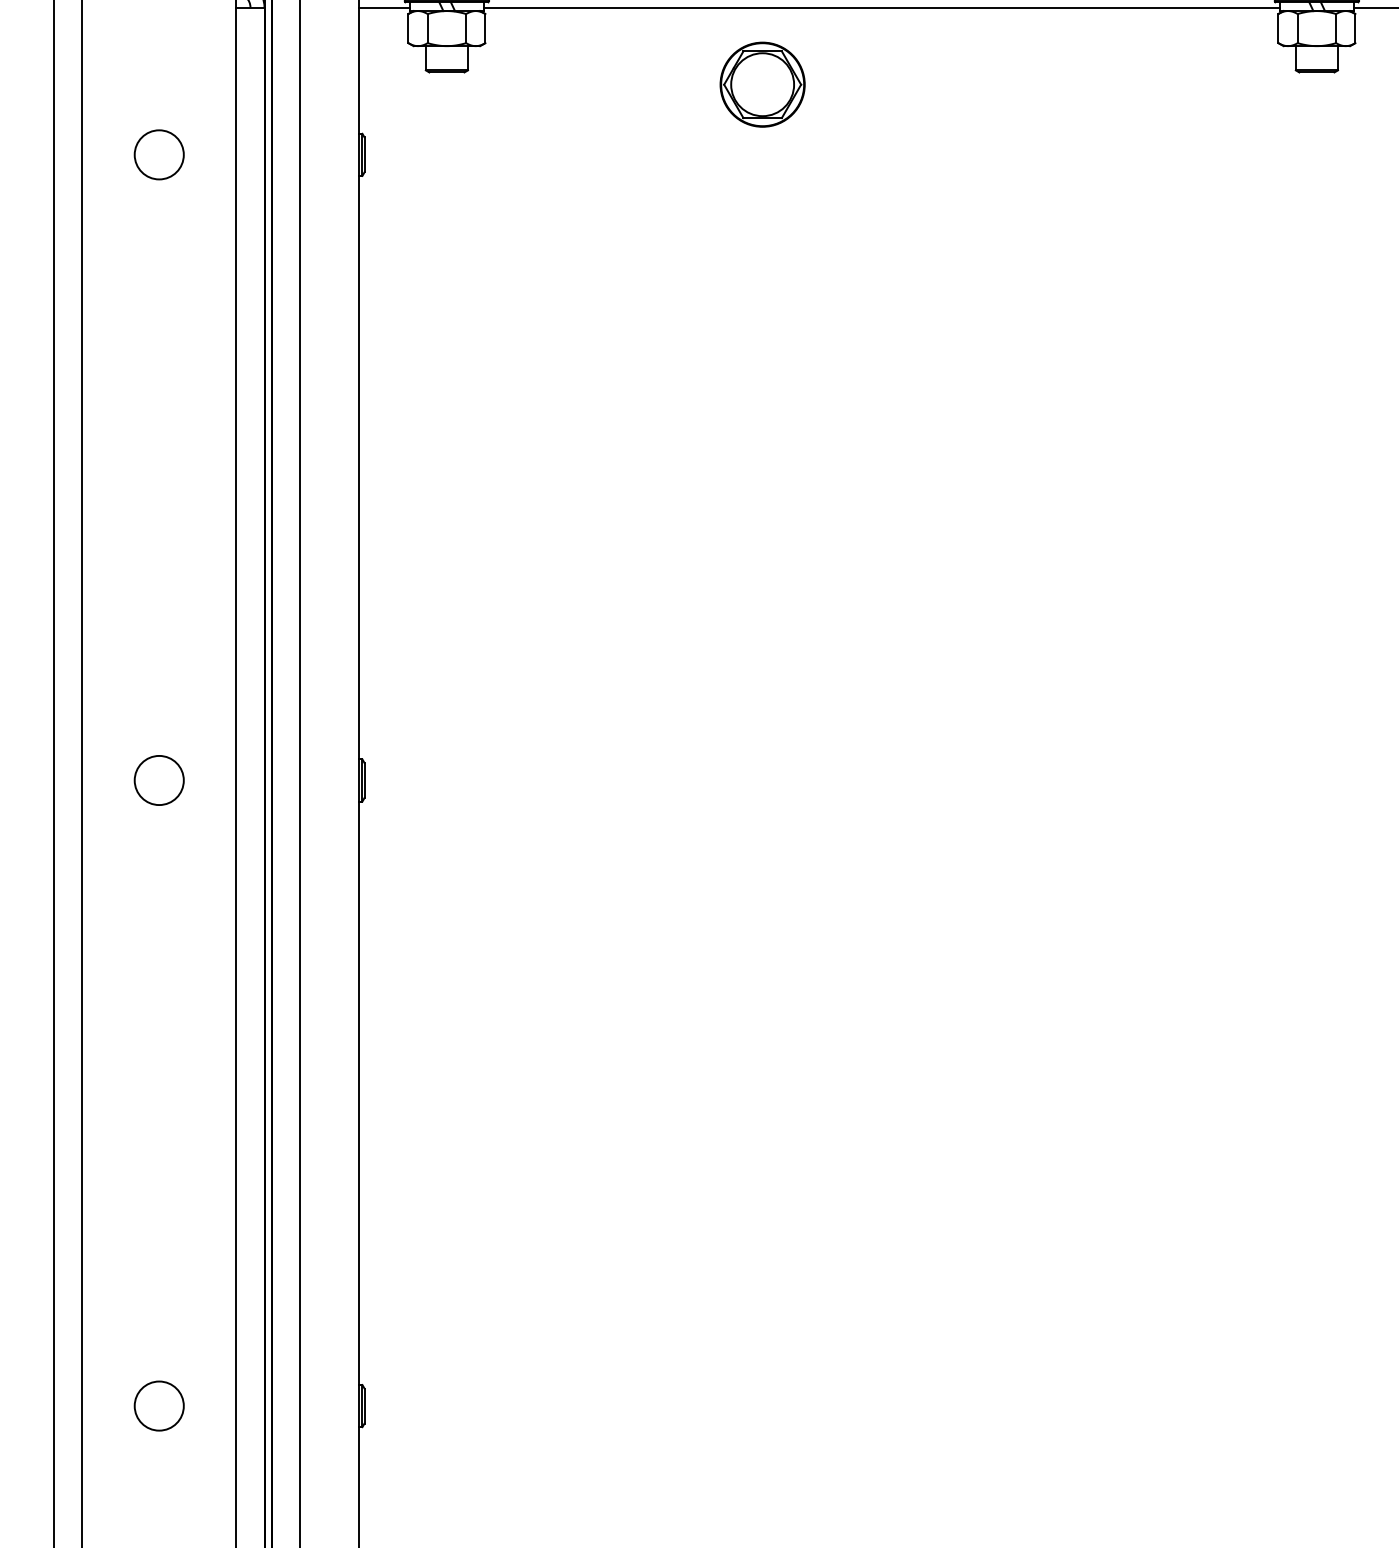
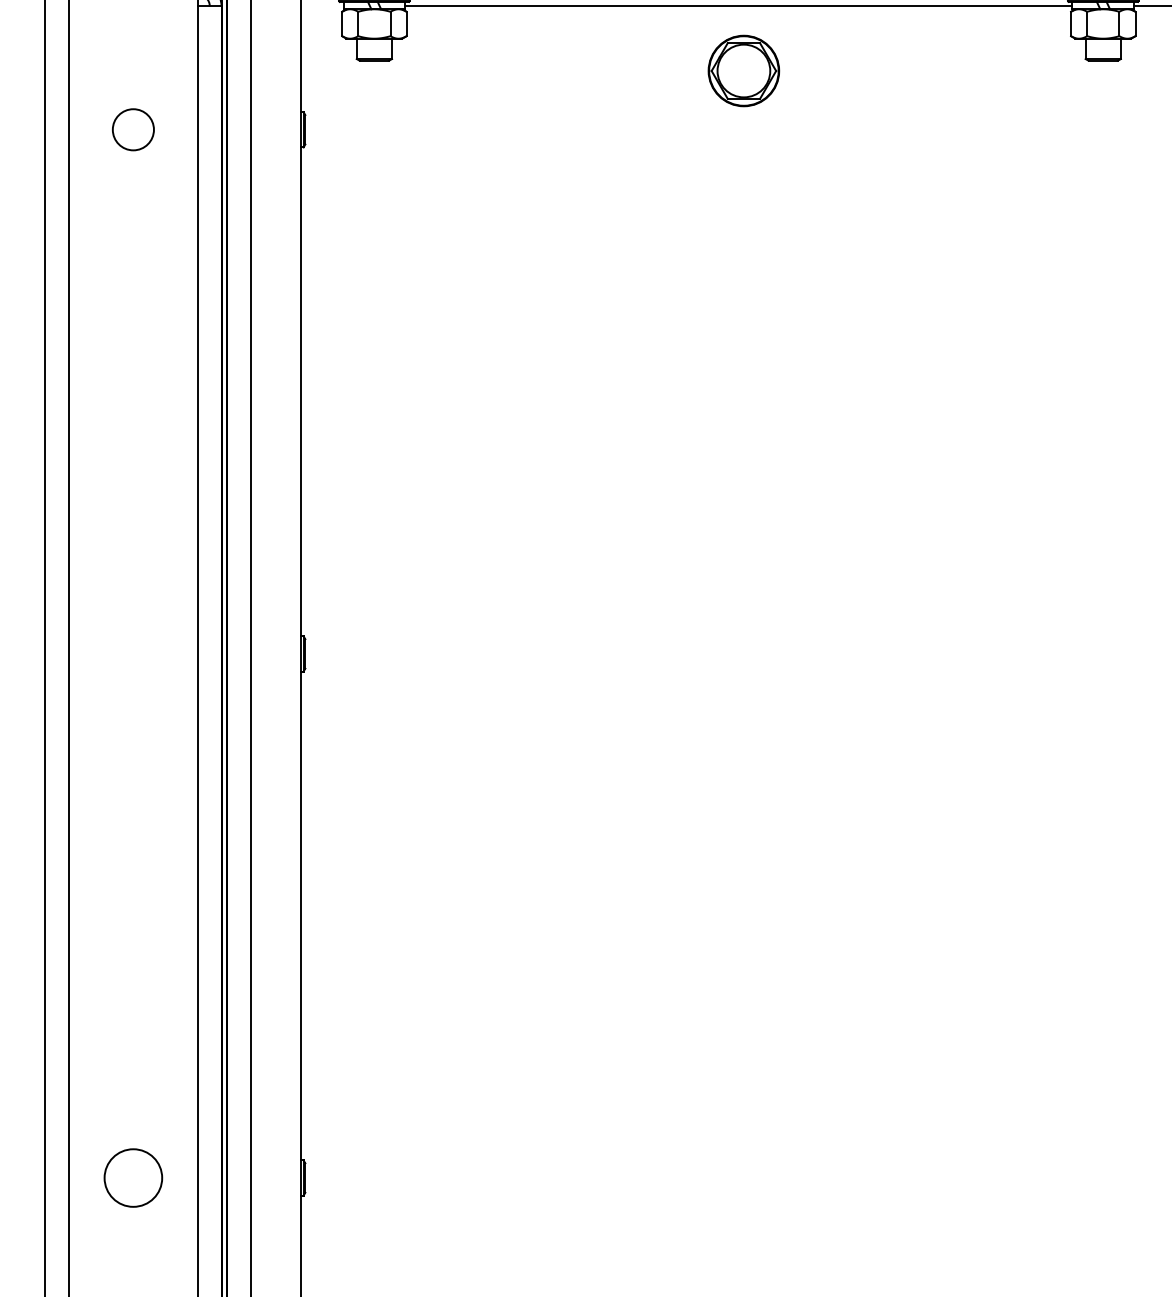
line: (383, 7) -> (321, 6), removed
part: (762, 84) -> (743, 70), moved
circle: (159, 779) -> (133, 653), removed
circle: (158, 1405) -> (132, 1177), size x1.4

